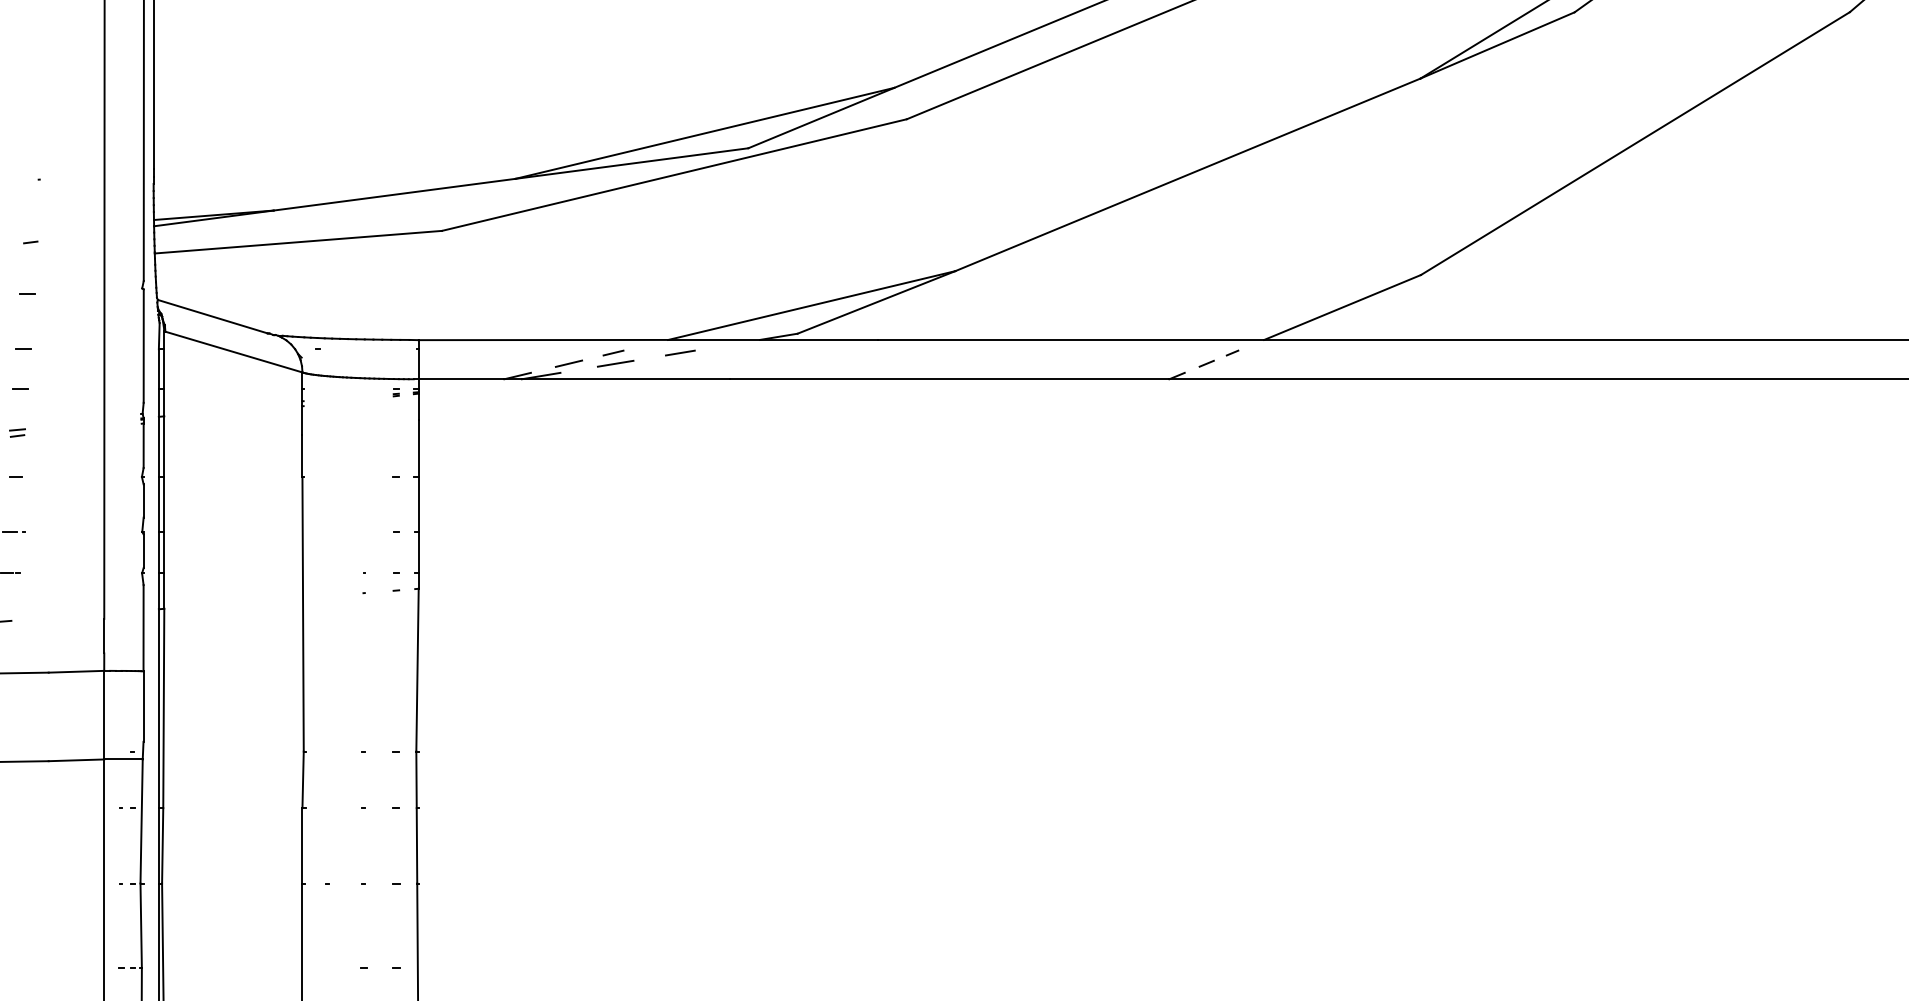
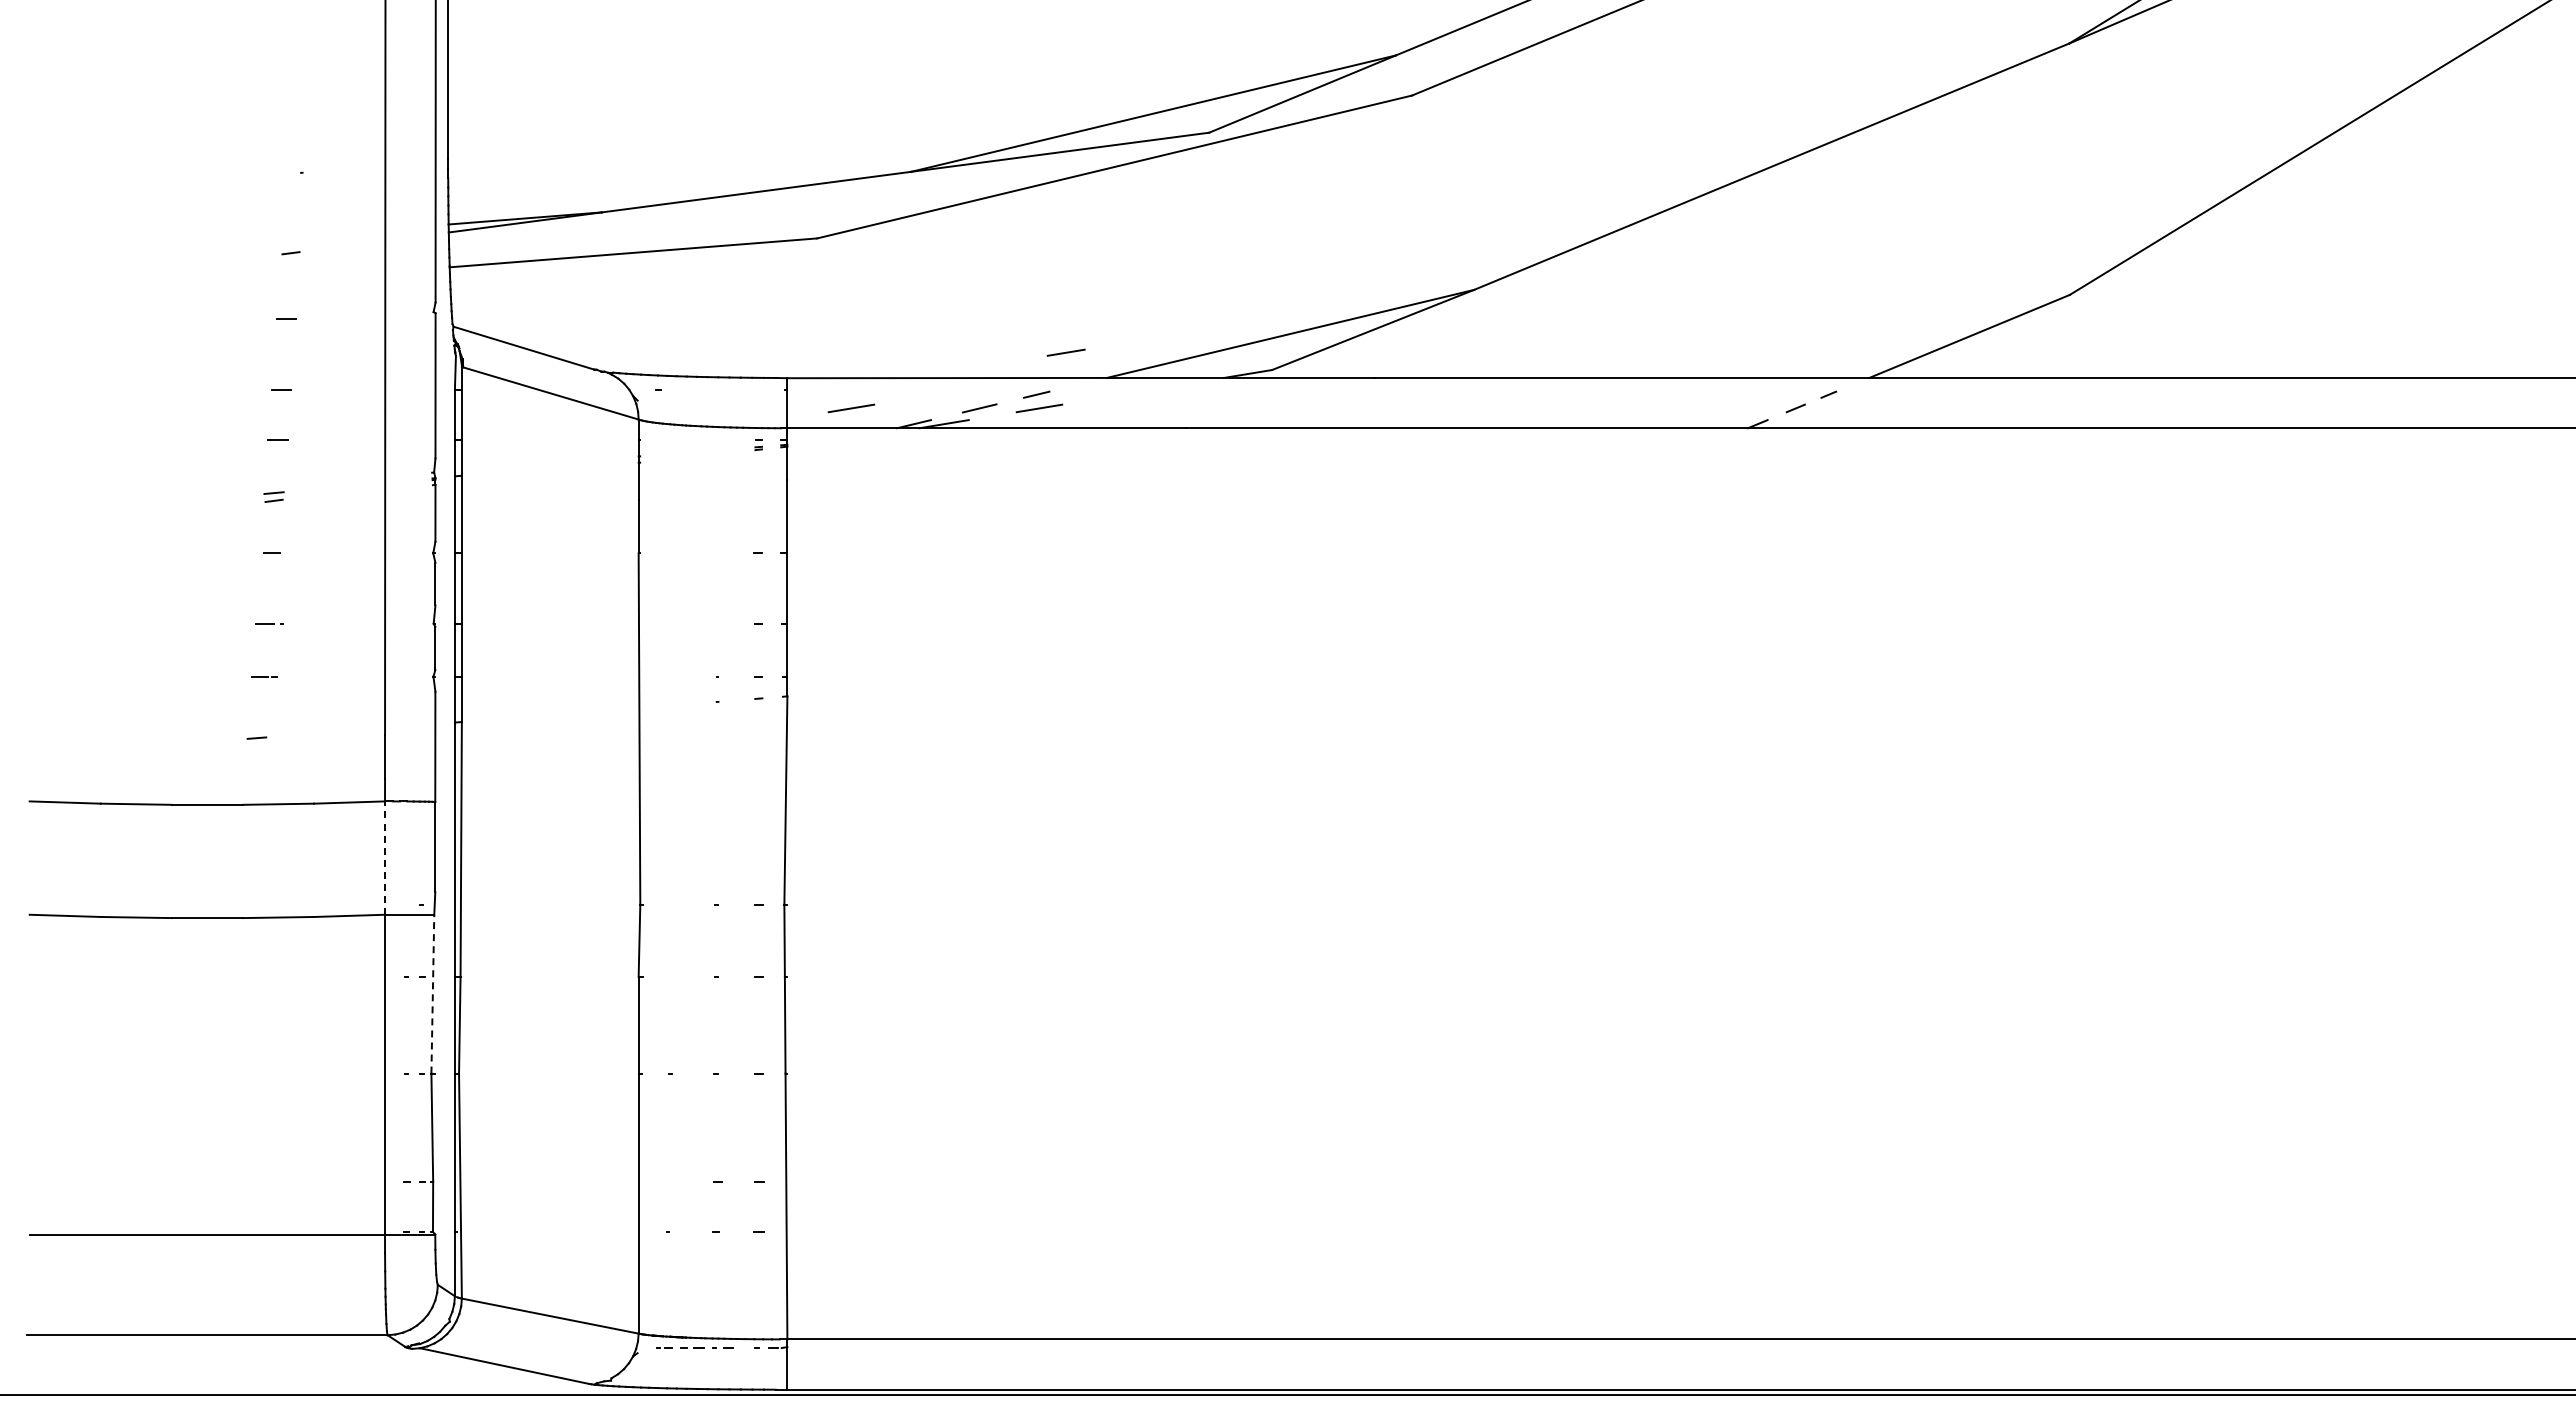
line: (679, 352) -> (1065, 352), moved
line: (468, 363) -> (851, 408), added
line: (104, 715) -> (385, 858), solid -> dashed
line: (141, 820) -> (432, 993), solid -> dashed

